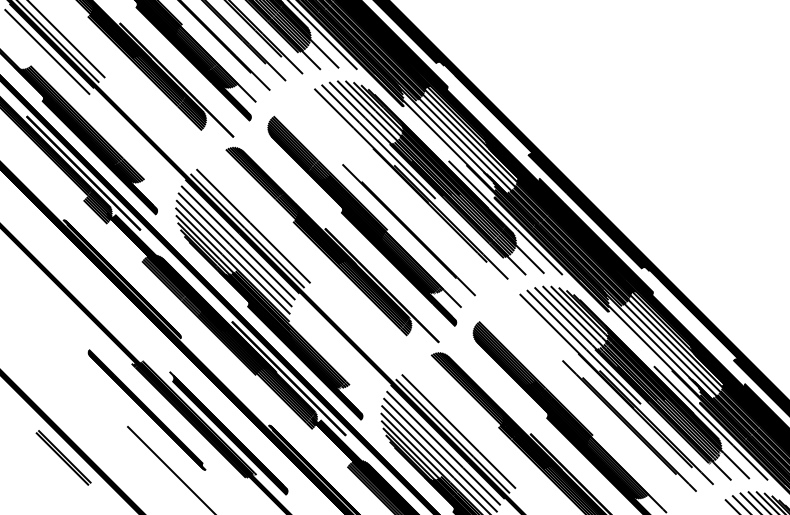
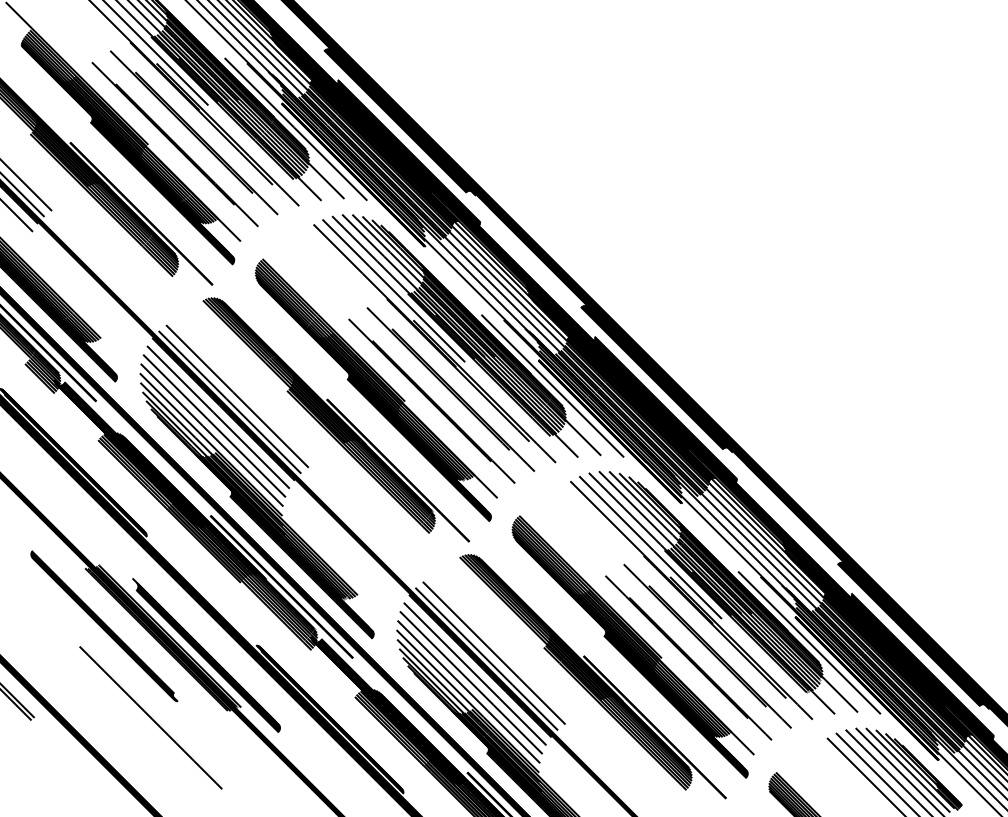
part: (423, 220) -> (450, 389), added
line: (614, 435) -> (688, 657), added

